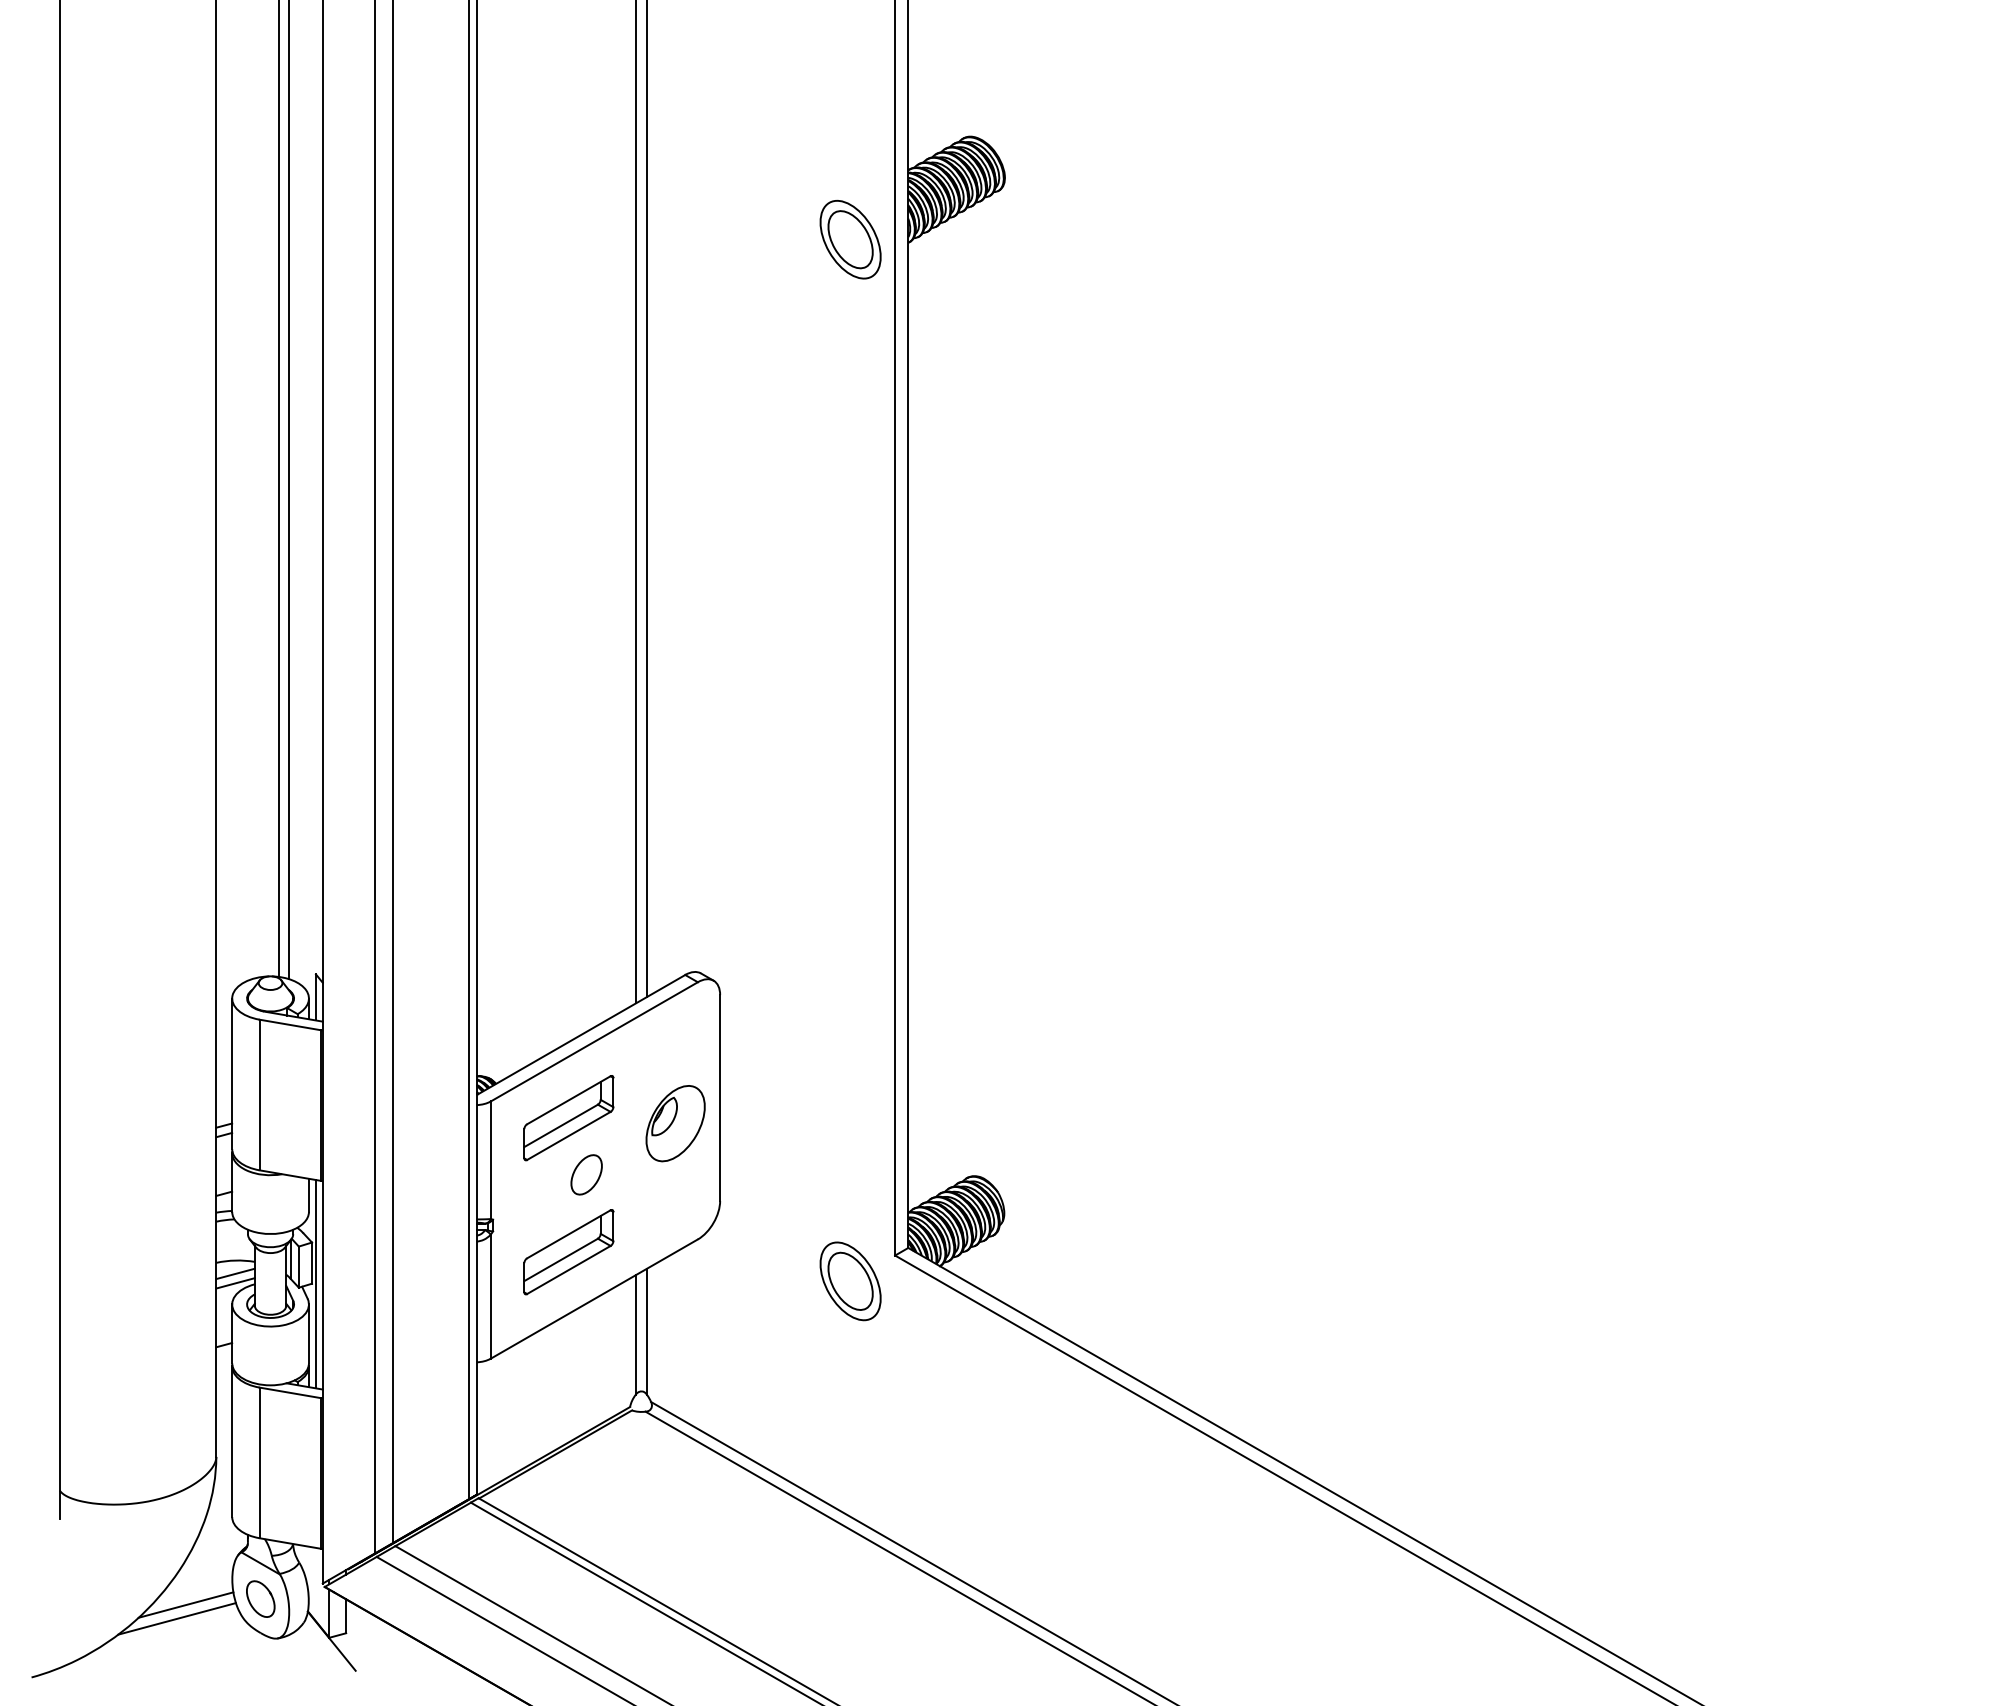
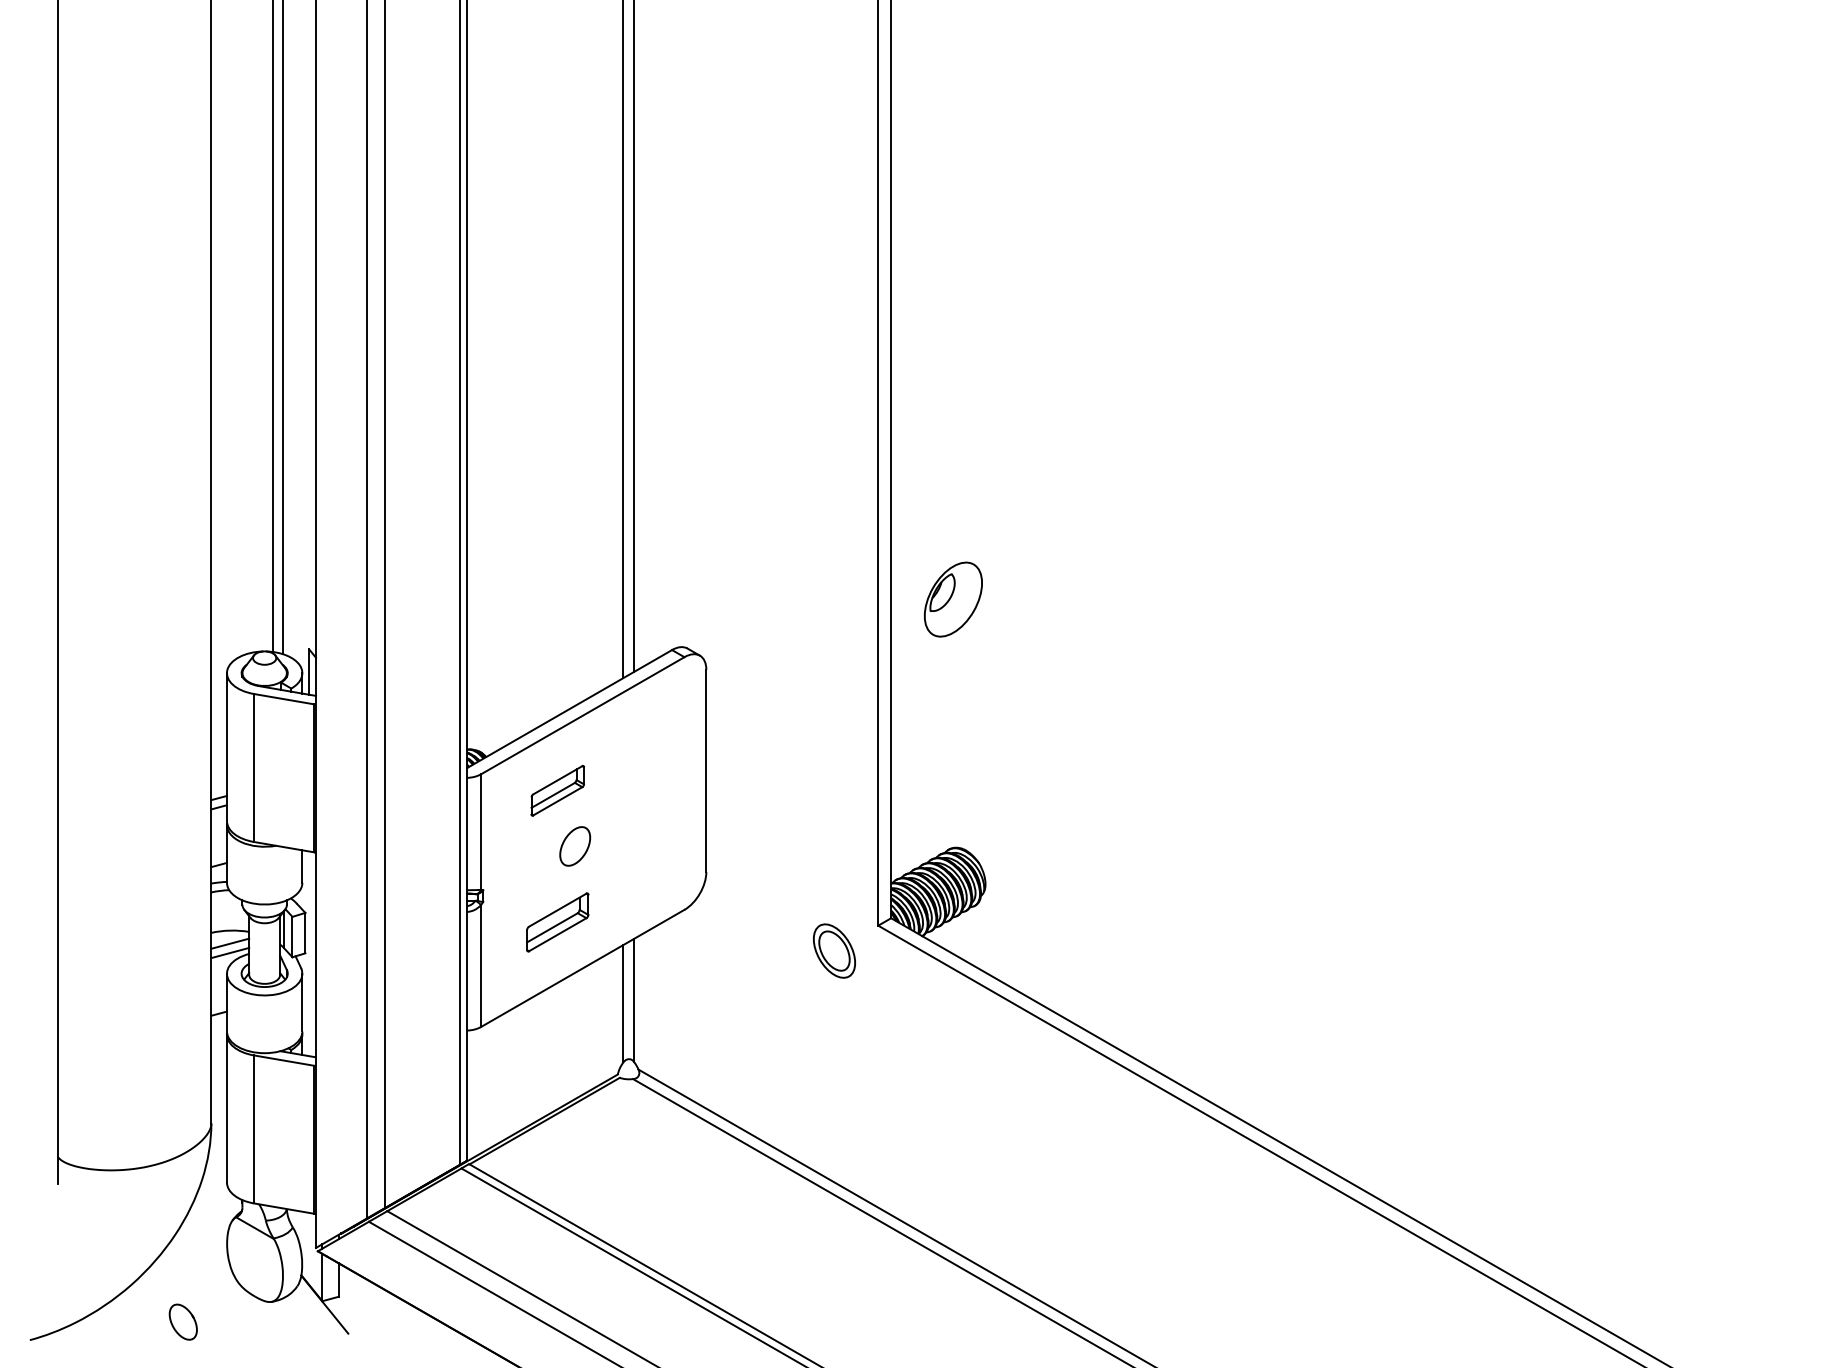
part: (568, 1118) -> (557, 791), size x0.6
part: (675, 1123) -> (953, 599), moved
part: (568, 1252) -> (557, 922), size x0.7
part: (850, 1281) -> (834, 951), size x0.7
line: (315, 1284) -> (308, 954), removed
part: (260, 1598) -> (183, 1321), moved
line: (185, 1604) -> (181, 1268), removed
line: (176, 1618) -> (172, 1282), removed

